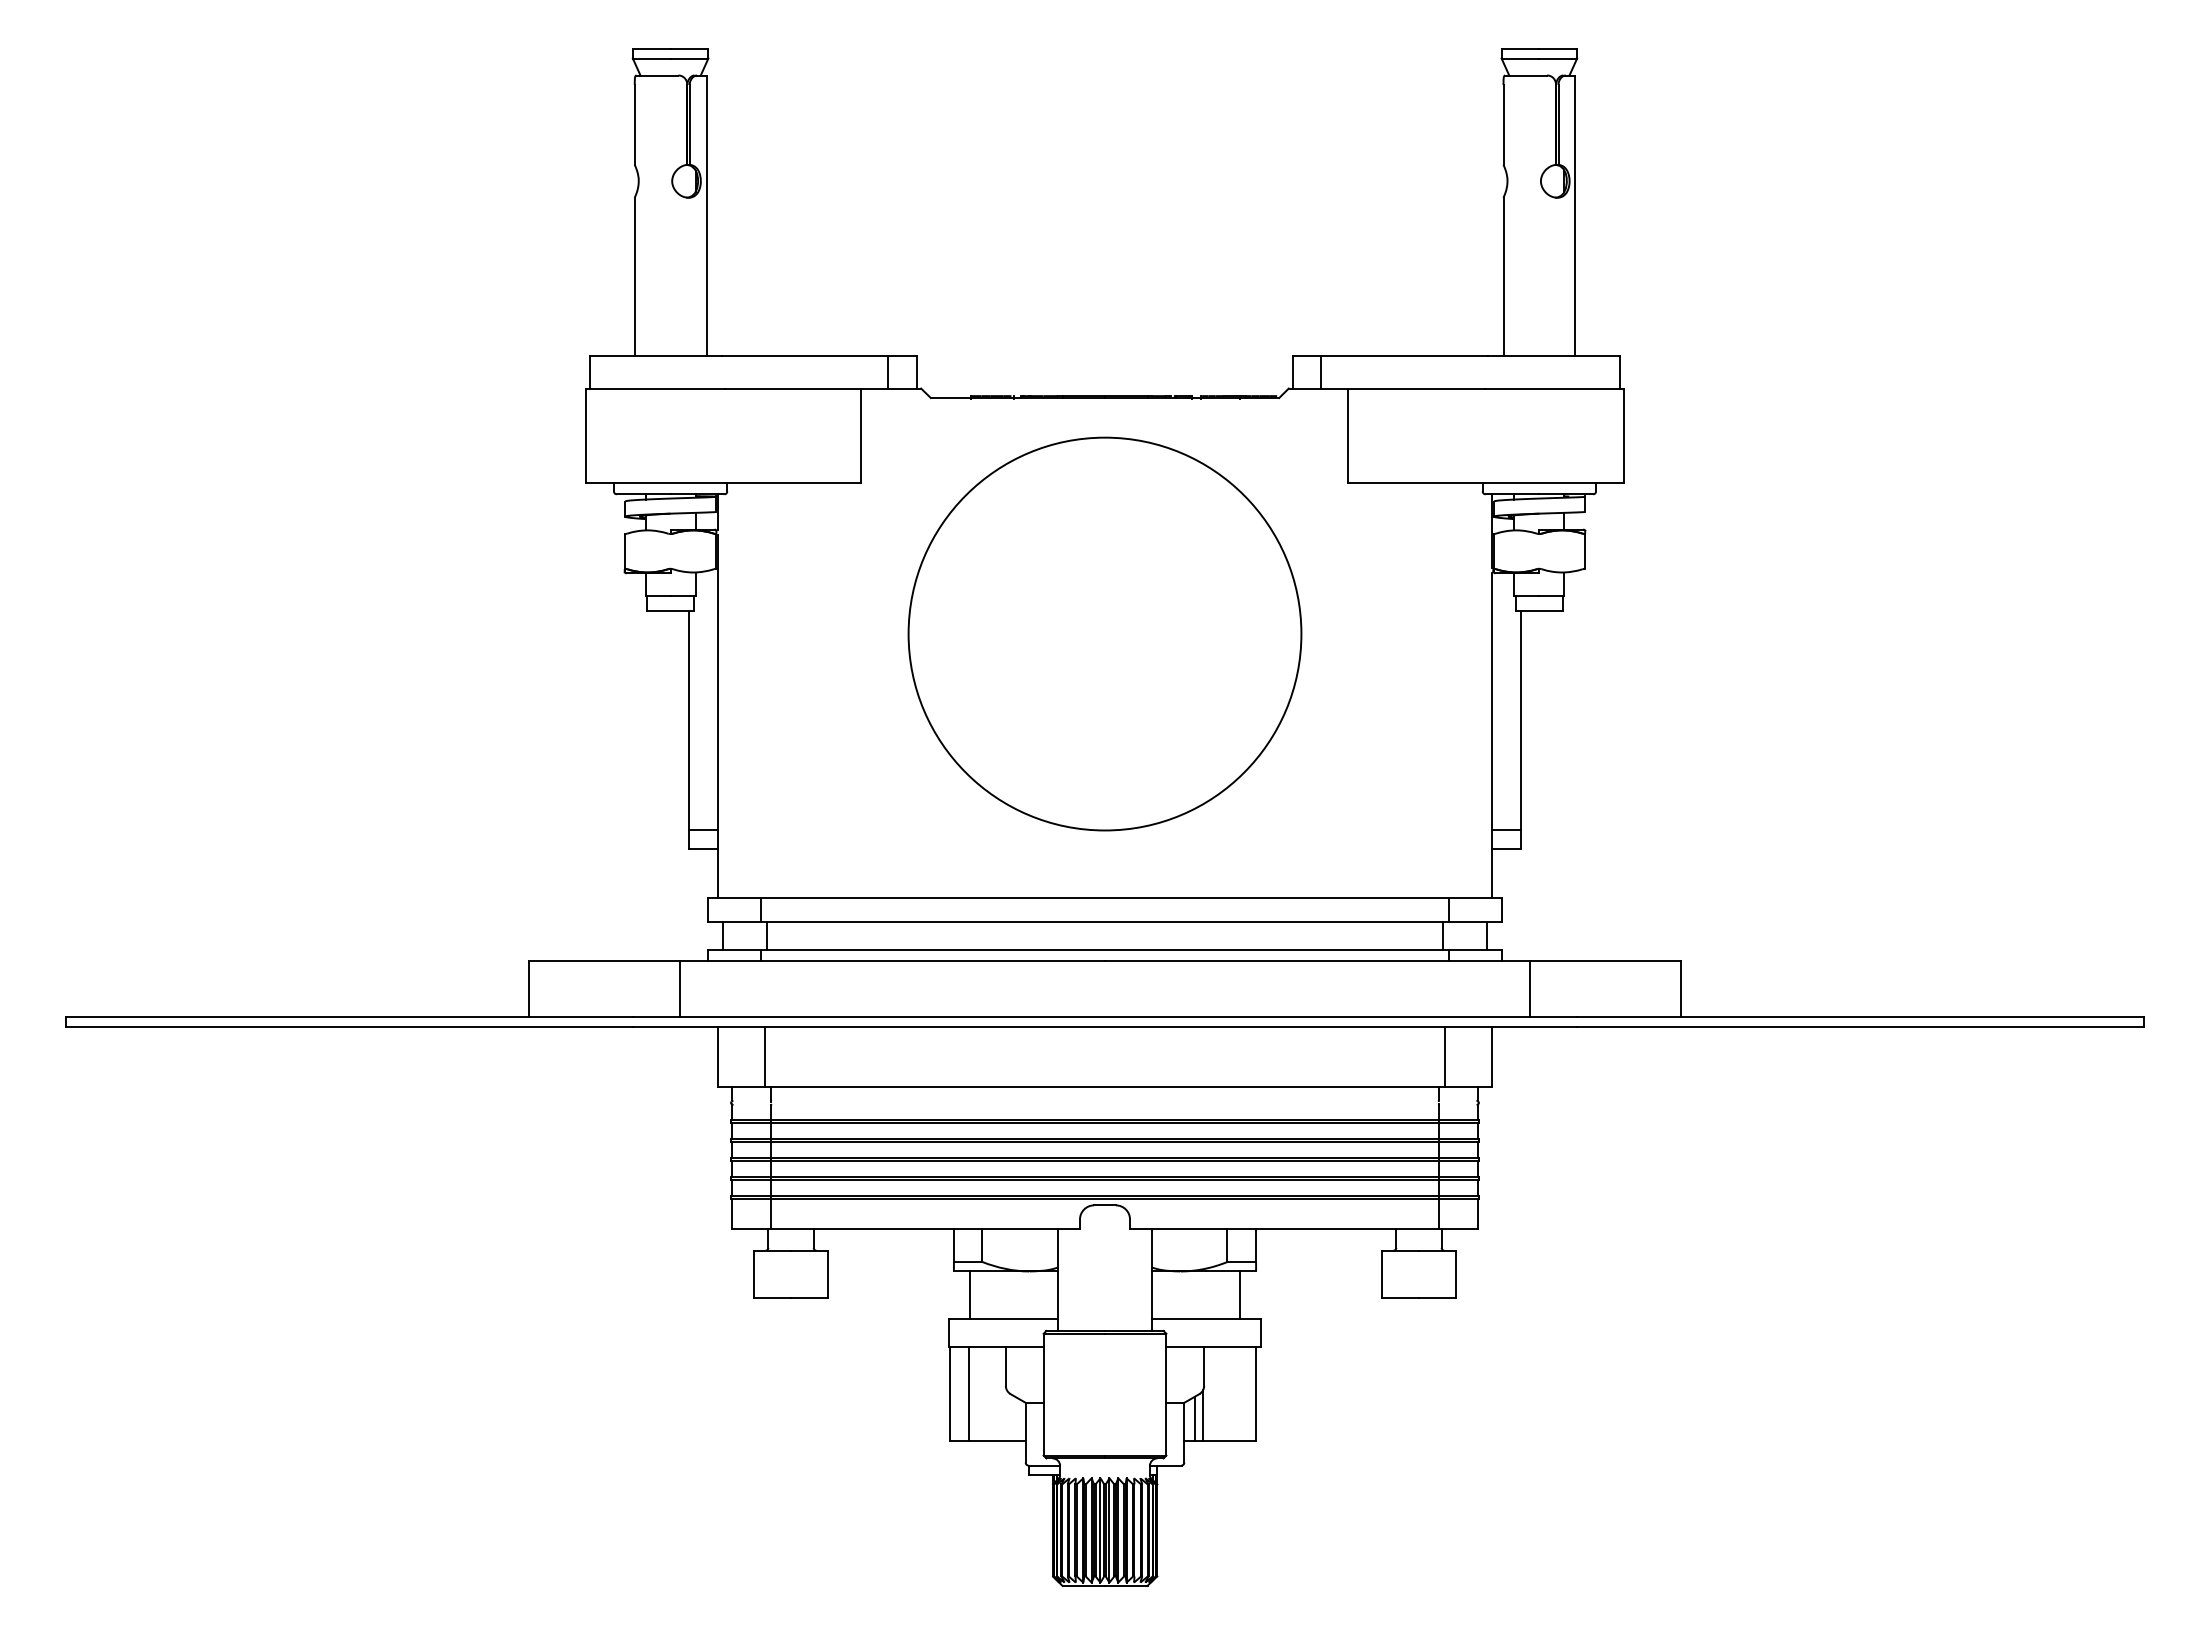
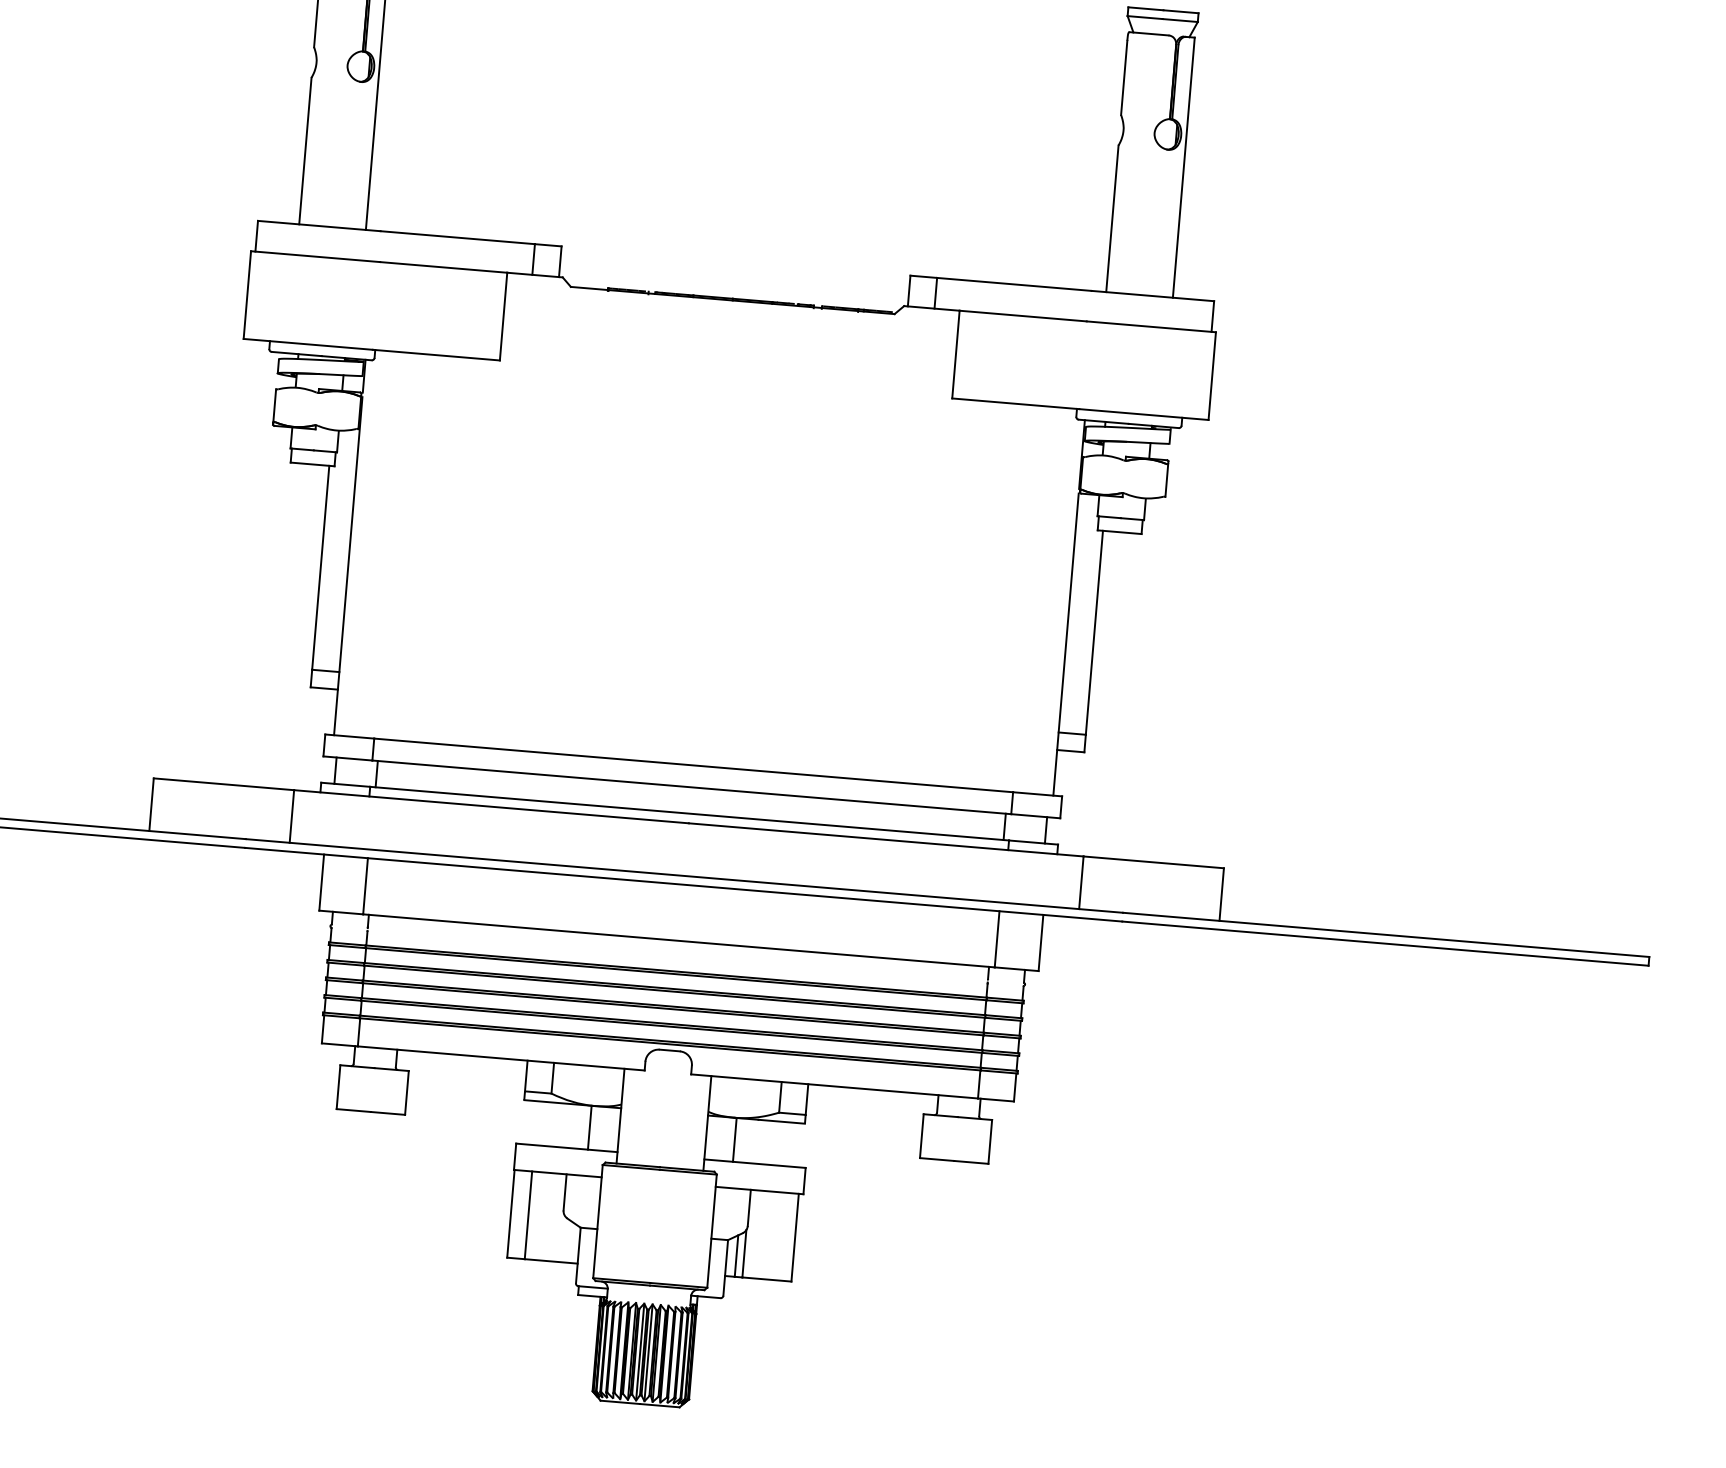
part: (1104, 633) -> (713, 519), removed
line: (970, 1294) -> (589, 1127), moved
line: (1239, 1294) -> (734, 1139), moved

